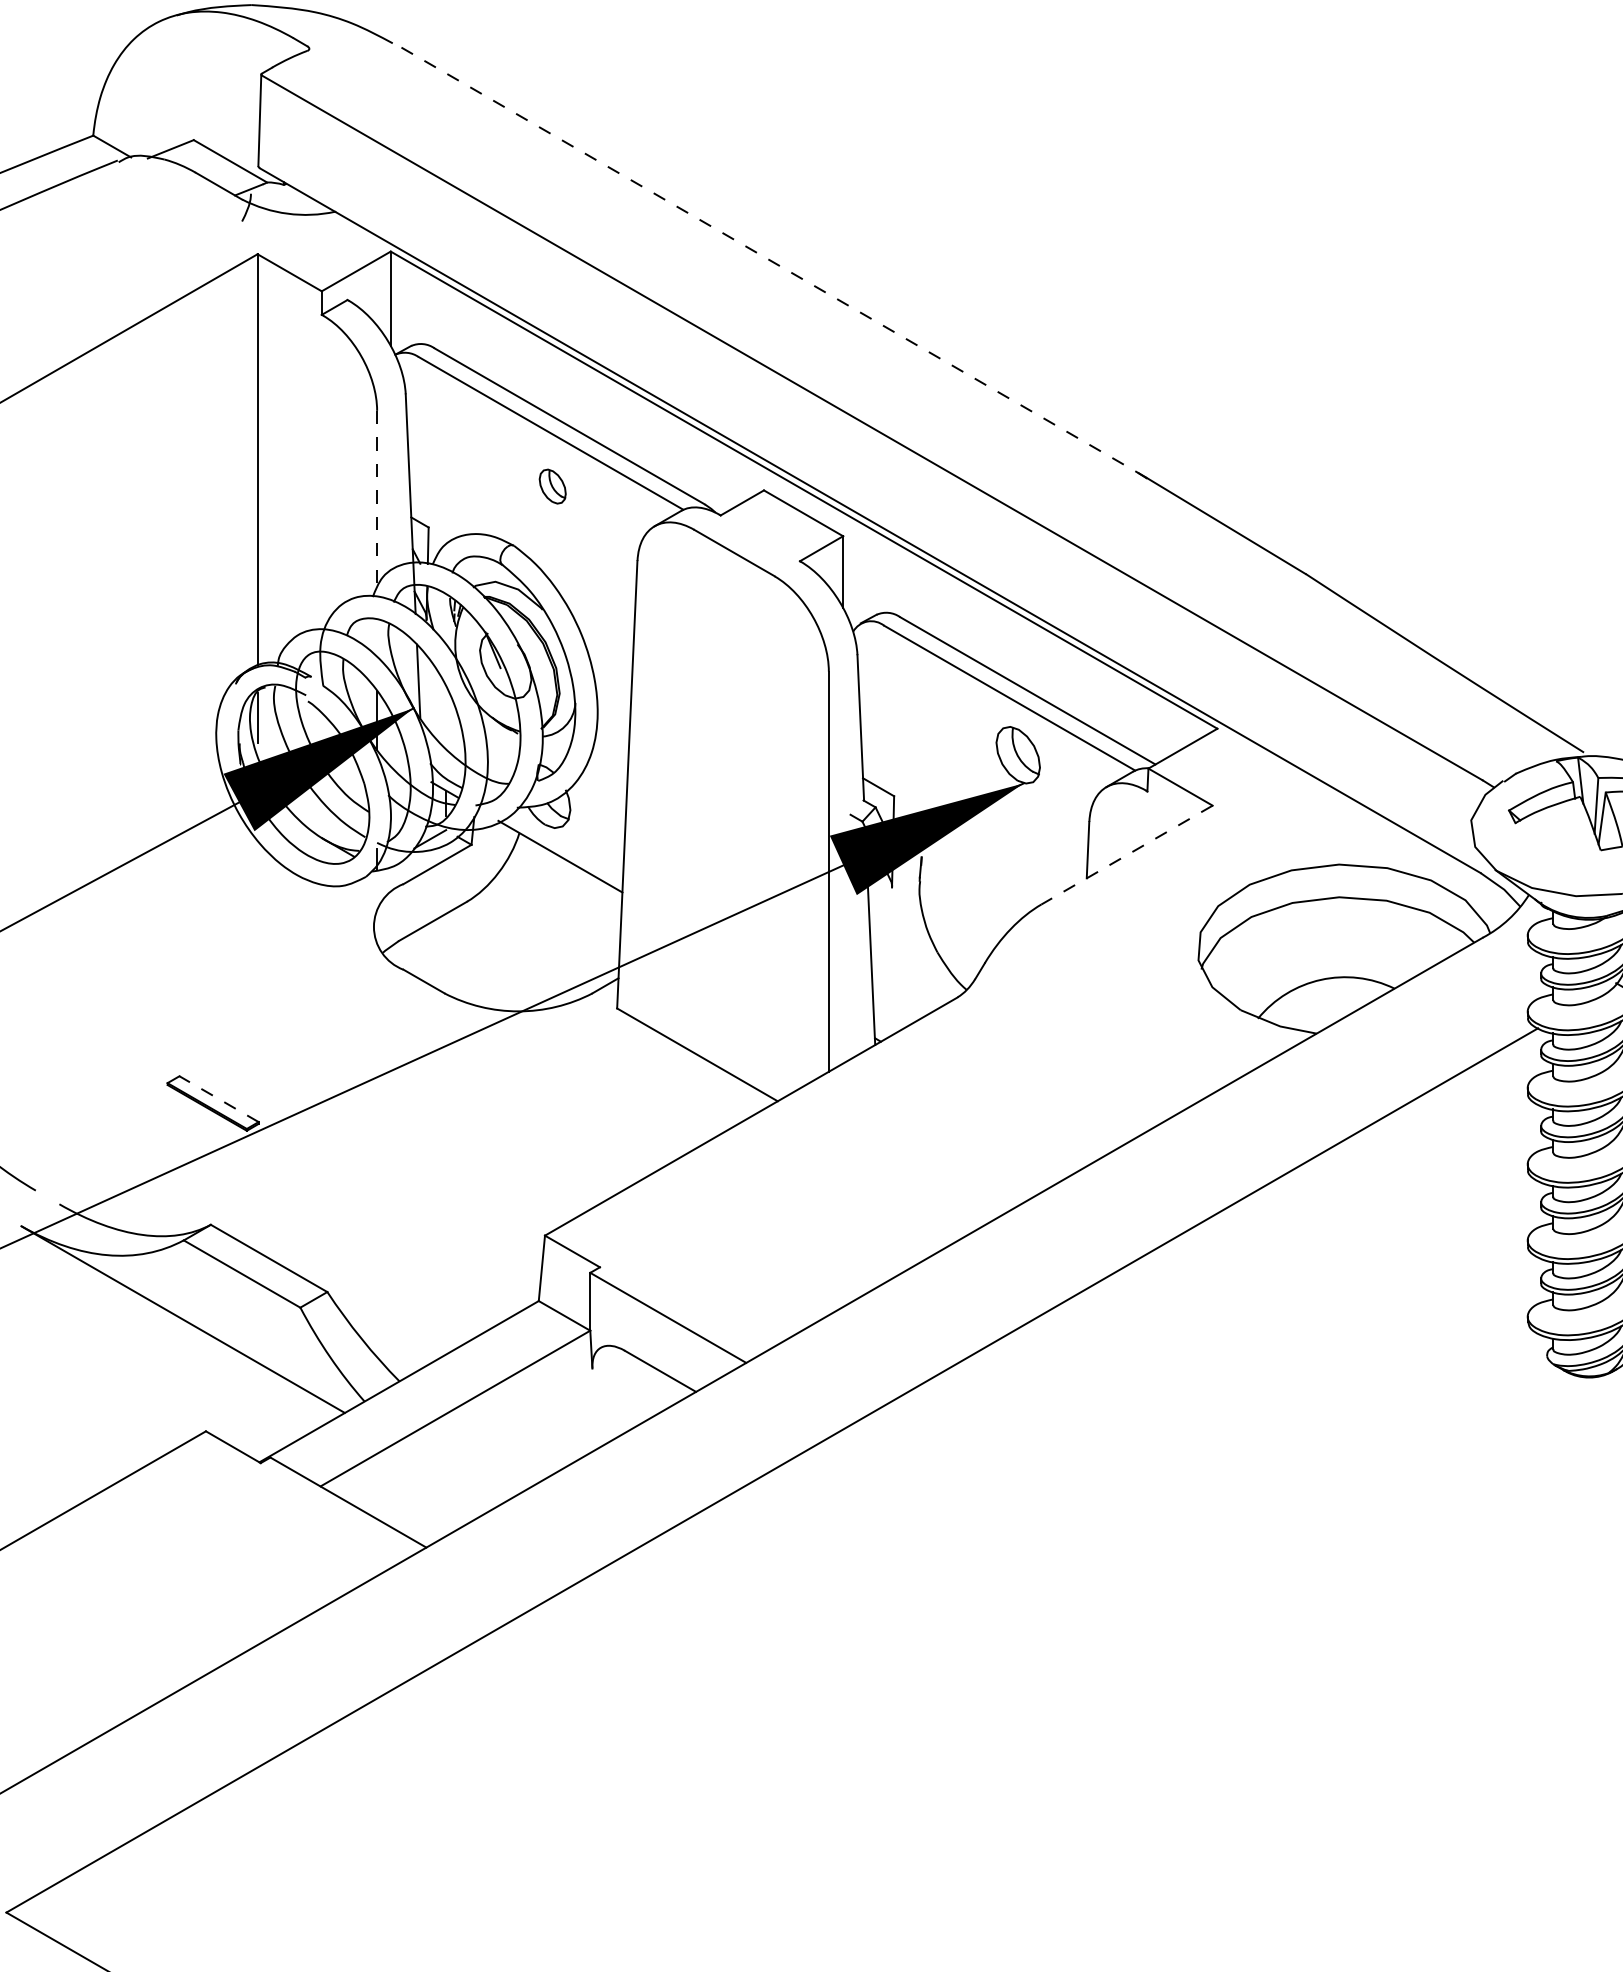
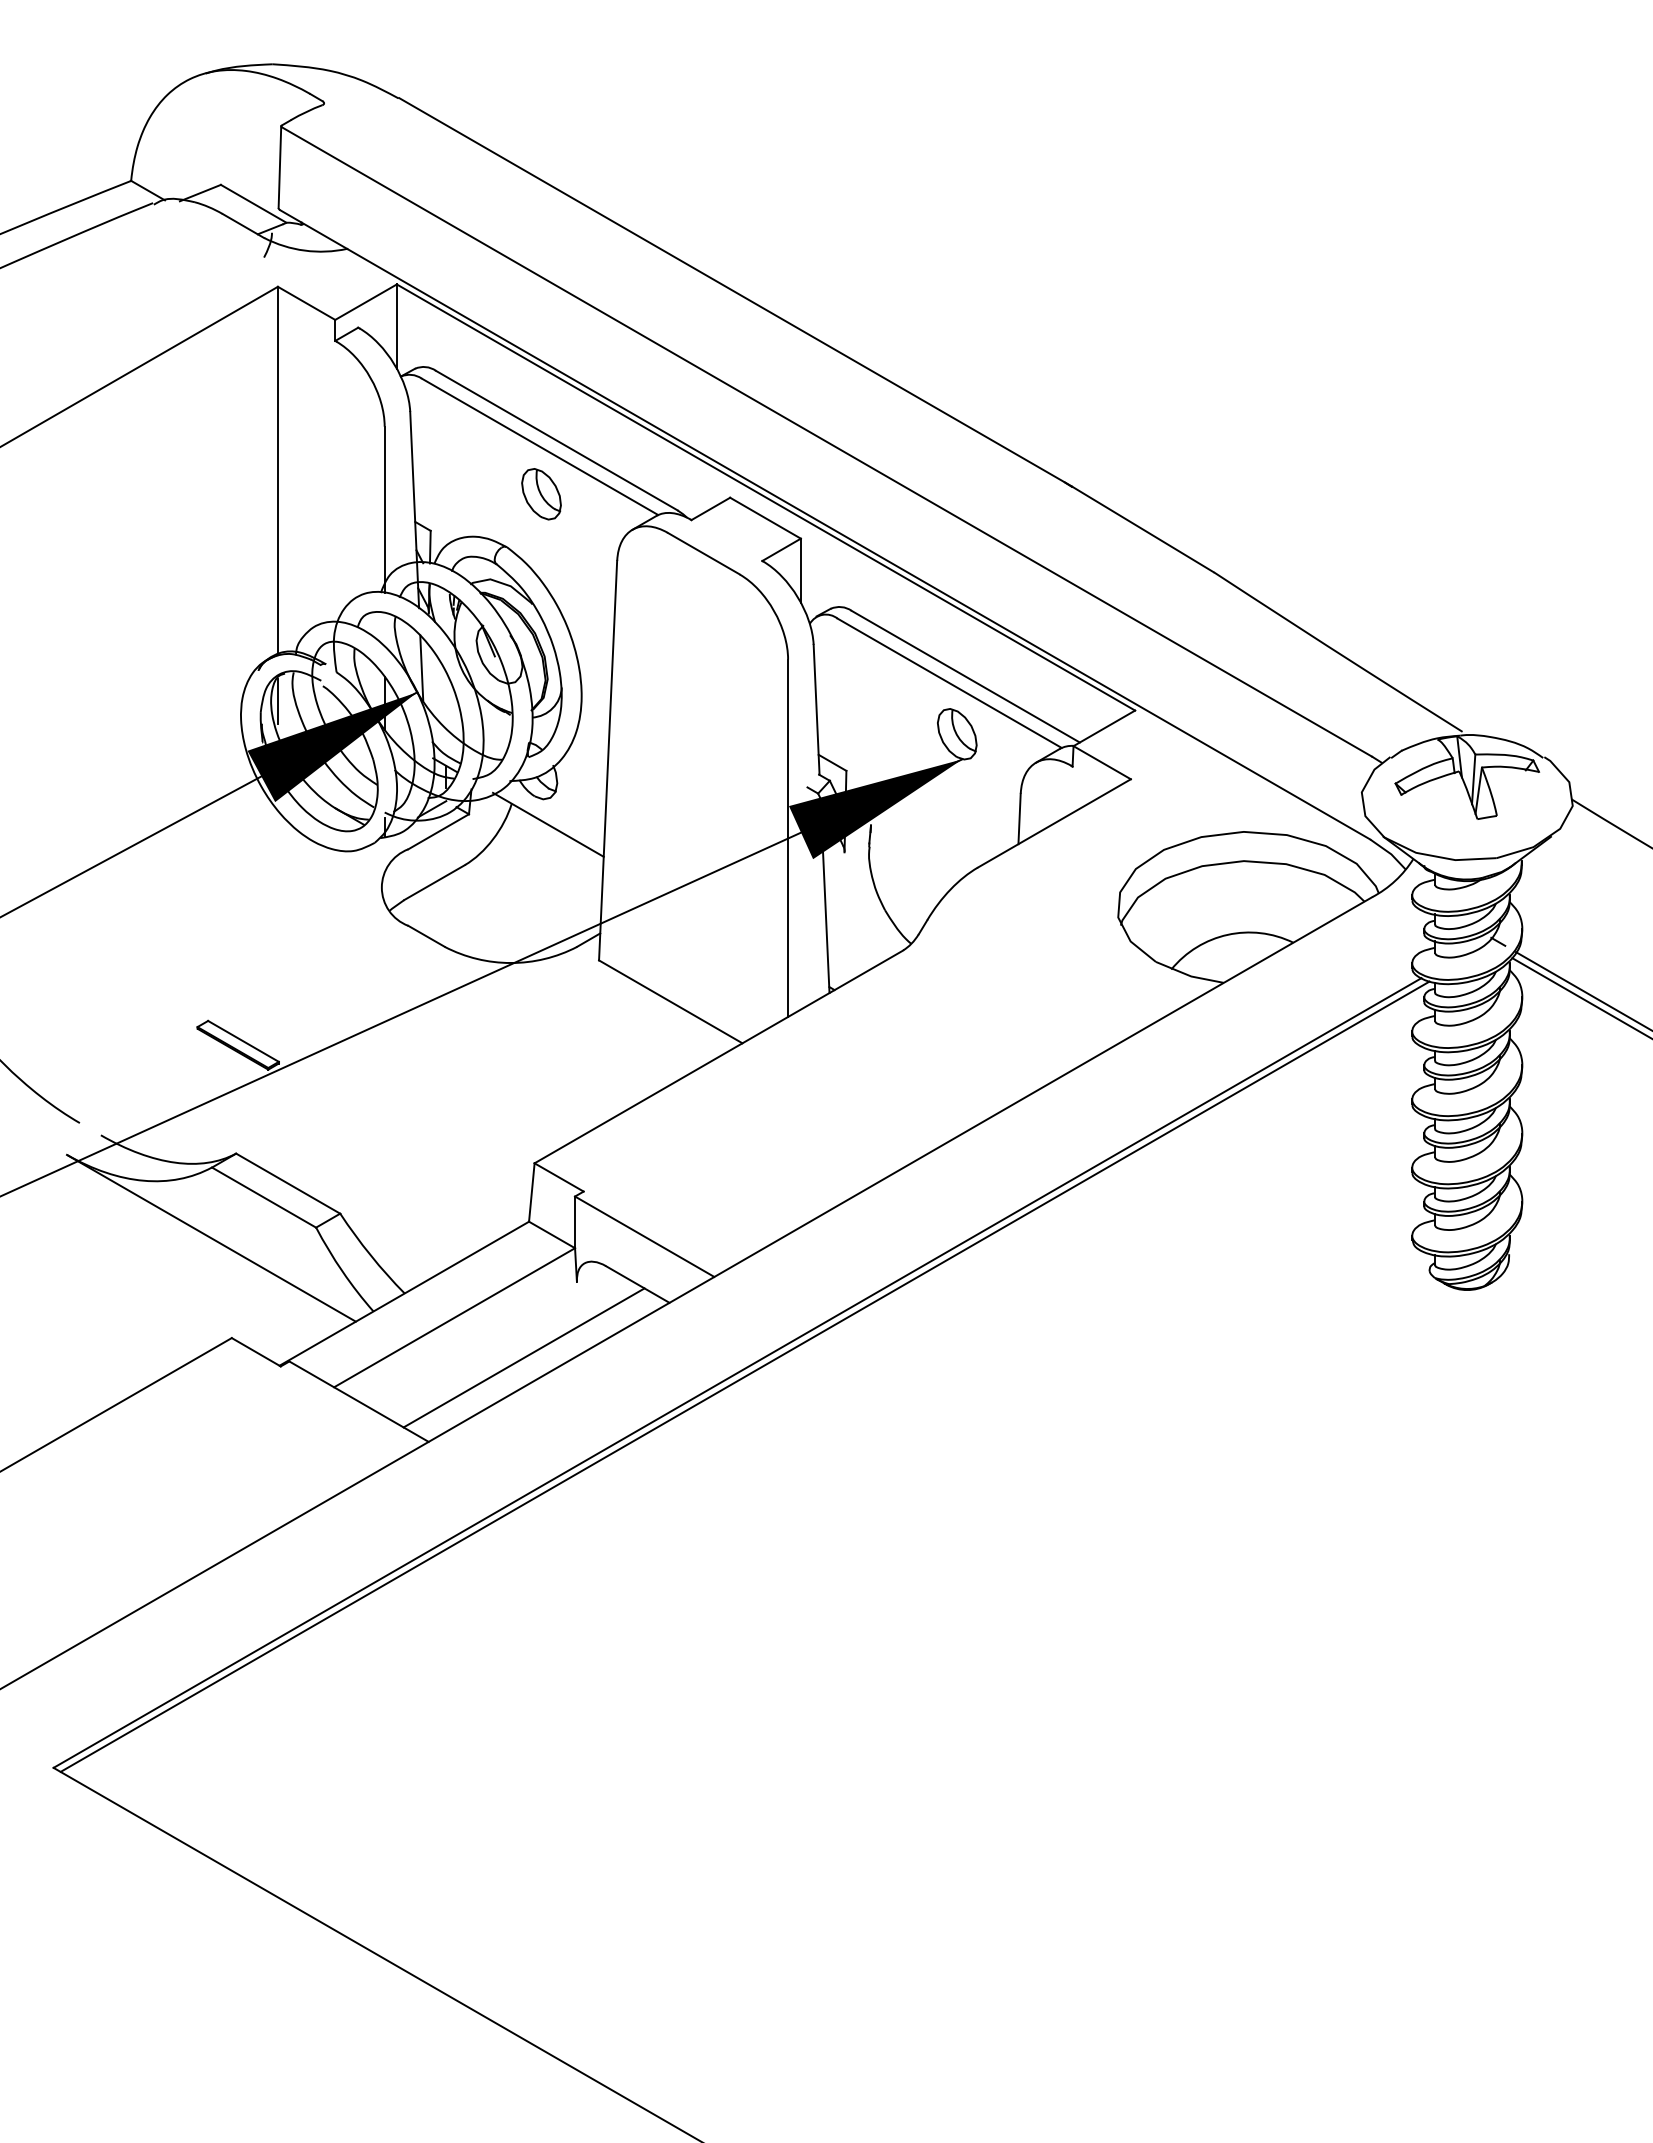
line: (769, 260) -> (735, 292), dashed -> solid
part: (552, 486) -> (541, 494), size x1.67
line: (376, 504) -> (384, 510), dashed -> solid
line: (1126, 855) -> (1053, 823), dashed -> solid
line: (219, 1099) -> (243, 1041), dashed -> solid
line: (532, 1453) -> (523, 1357), added
line: (780, 1474) -> (744, 1376), added

